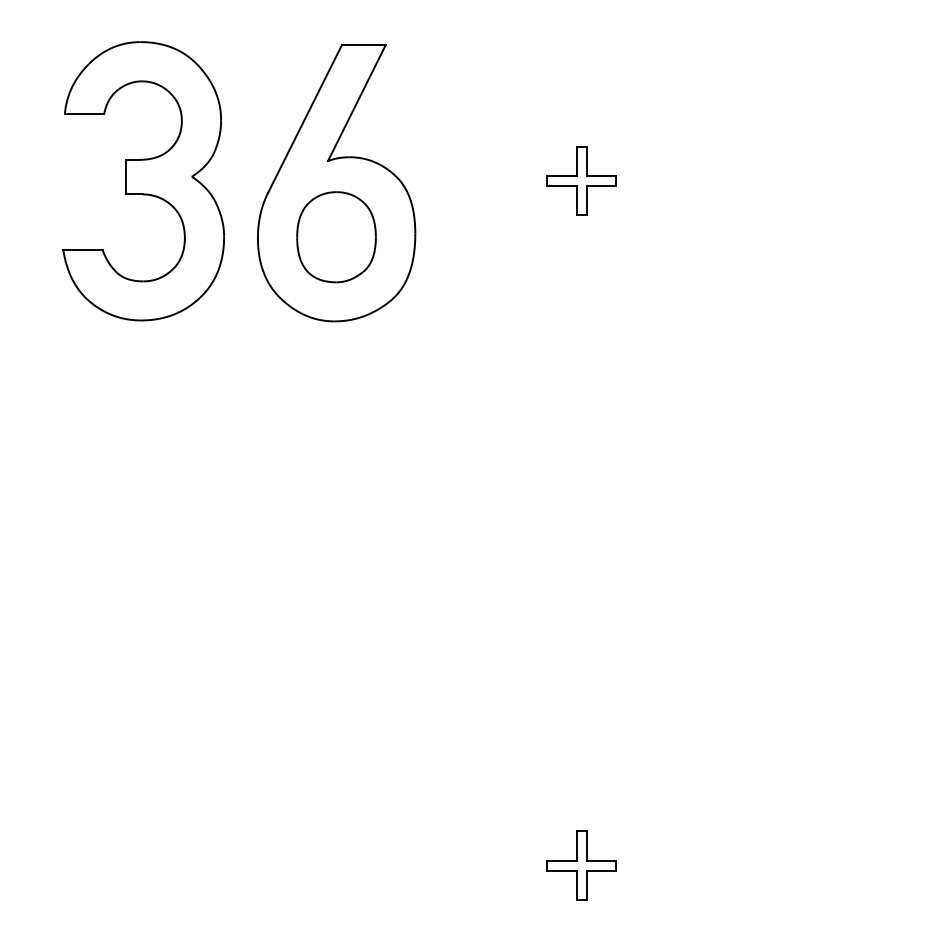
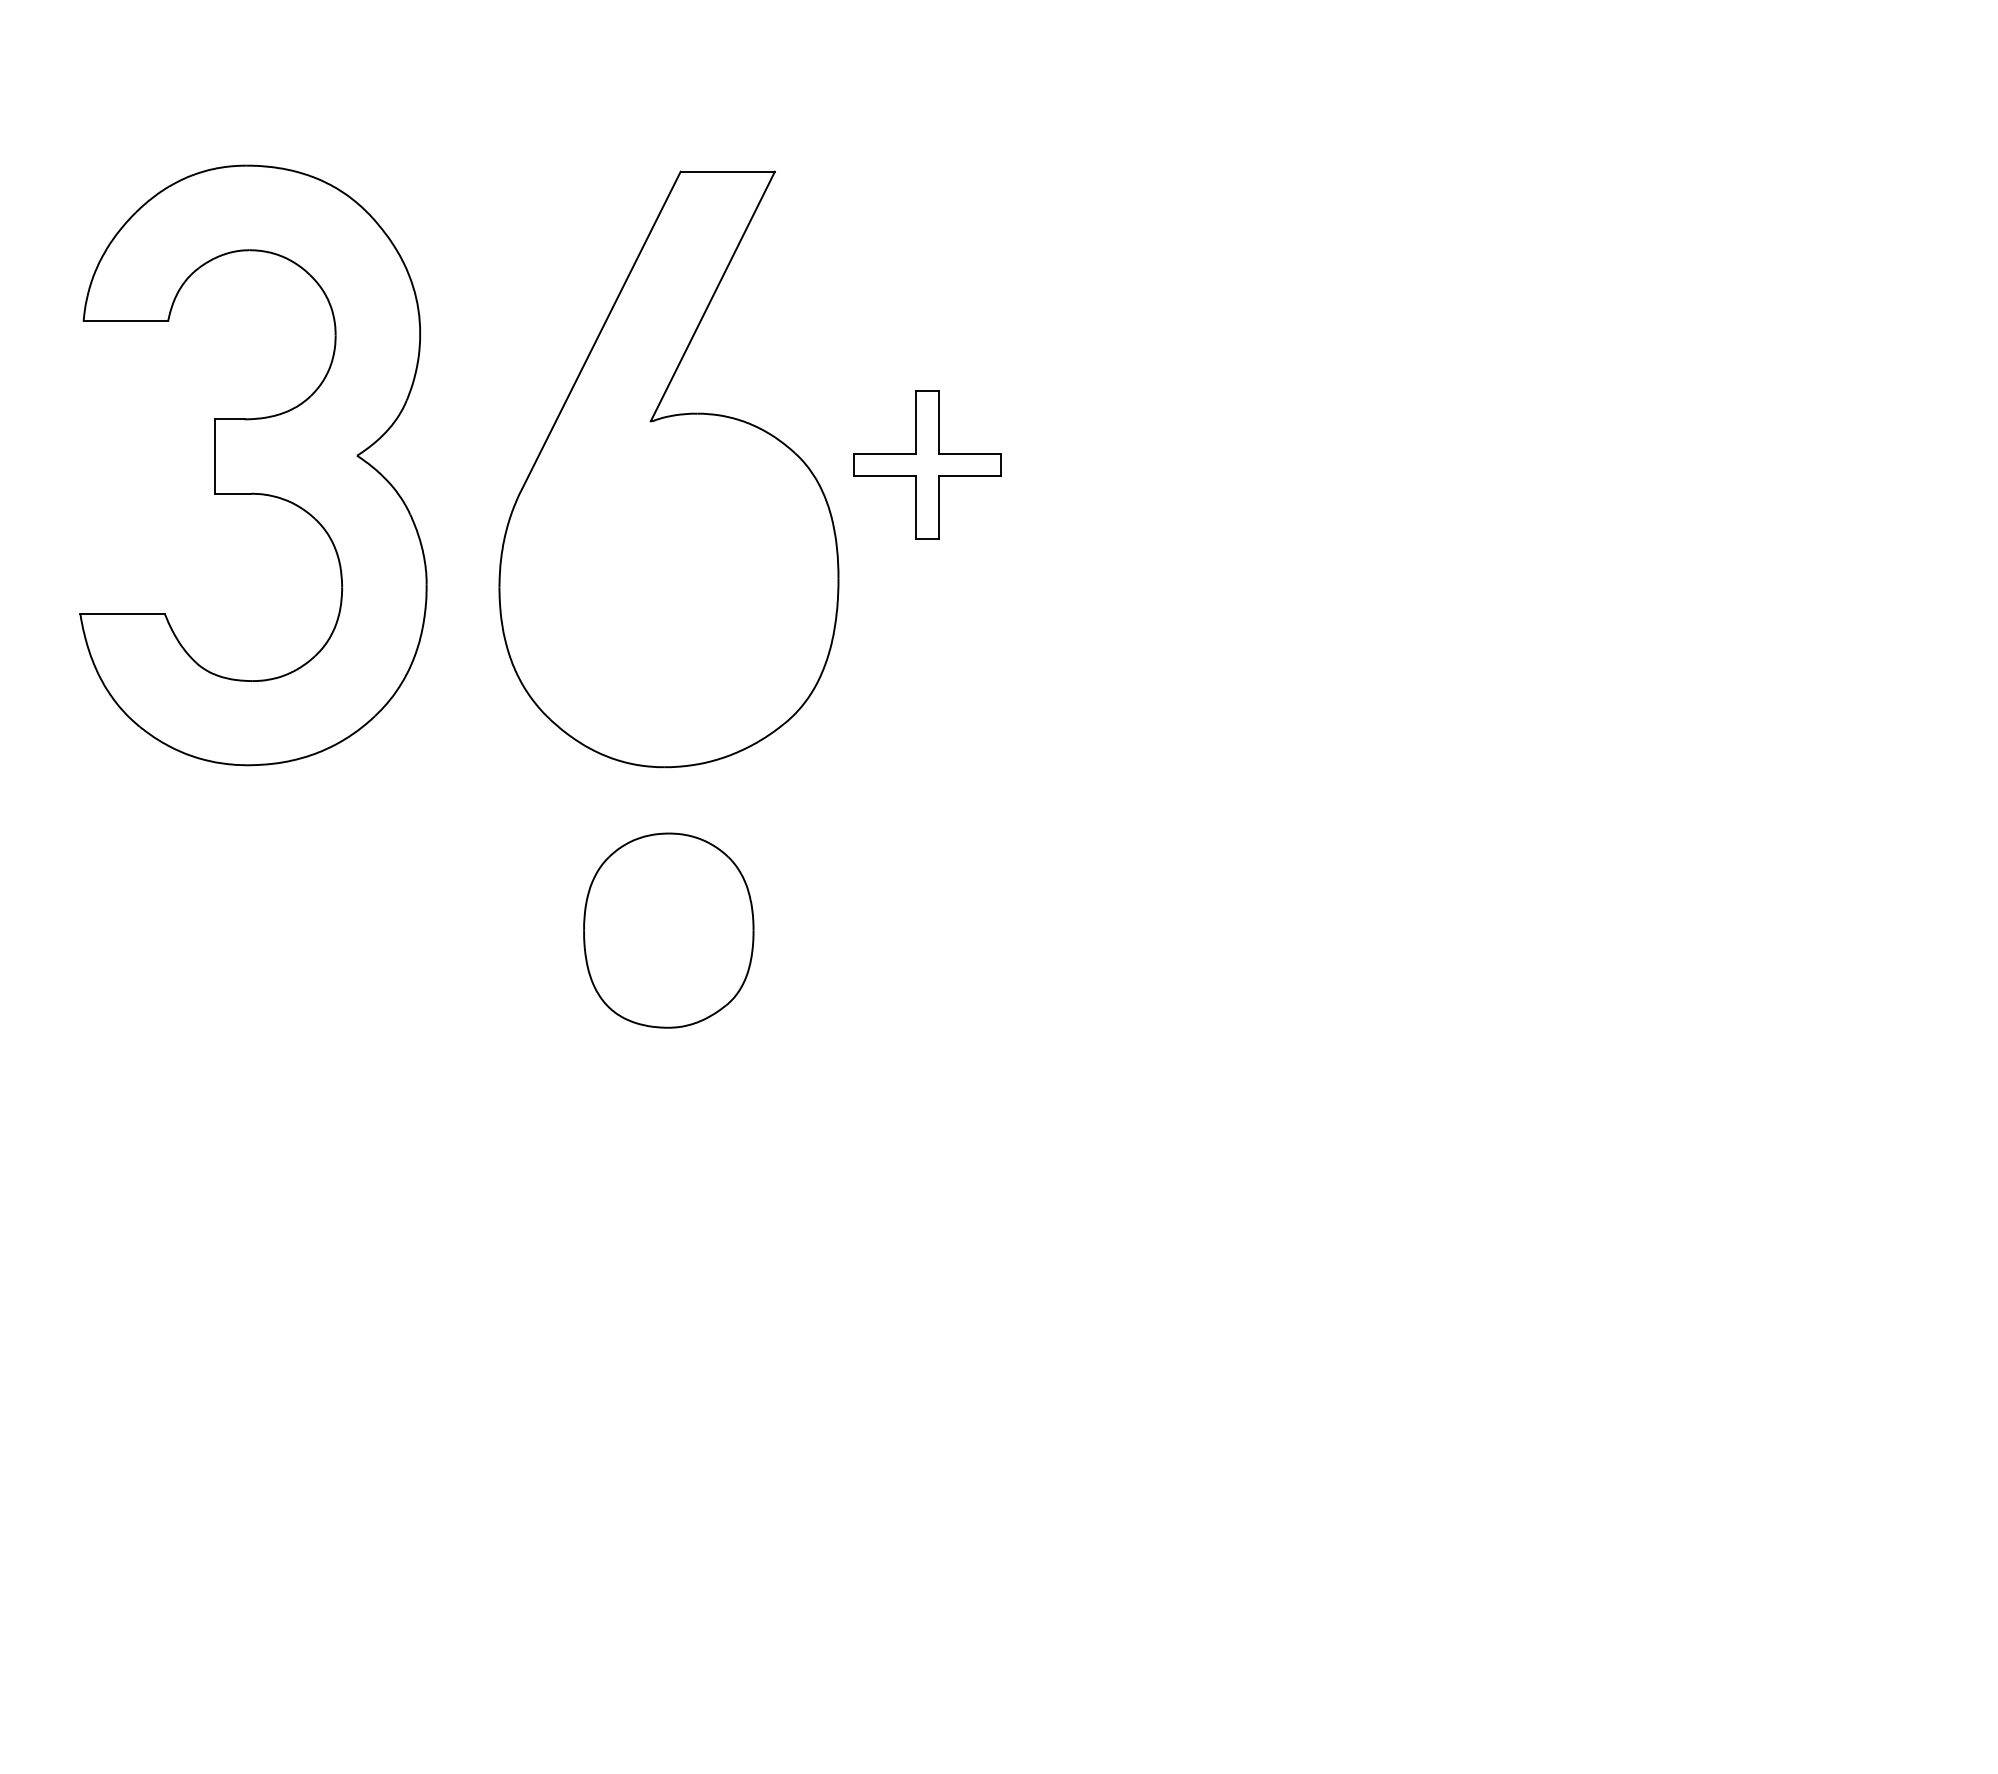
part: (581, 180) -> (927, 463), moved
part: (336, 237) -> (668, 931), moved

